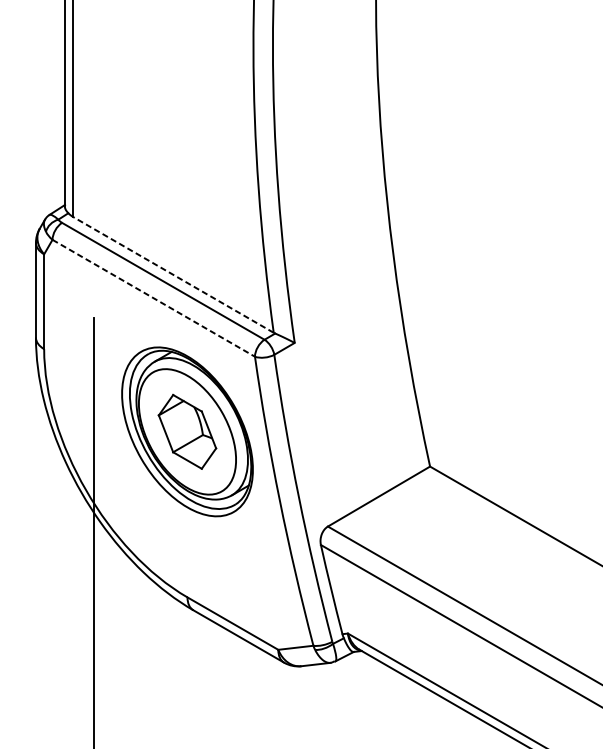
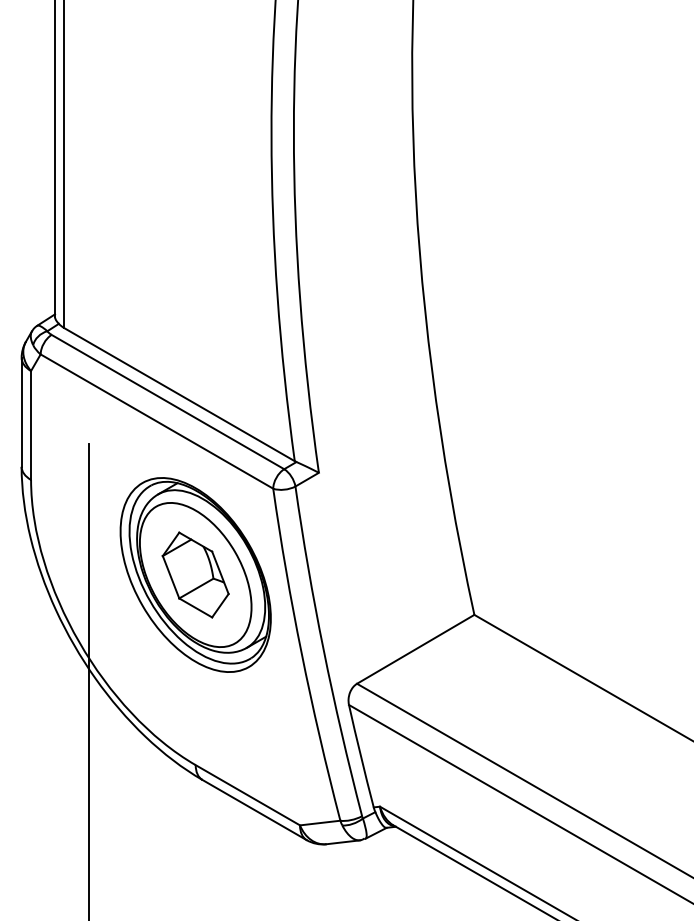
line: (173, 274) -> (179, 394), dashed -> solid
line: (154, 298) -> (157, 421), dashed -> solid

